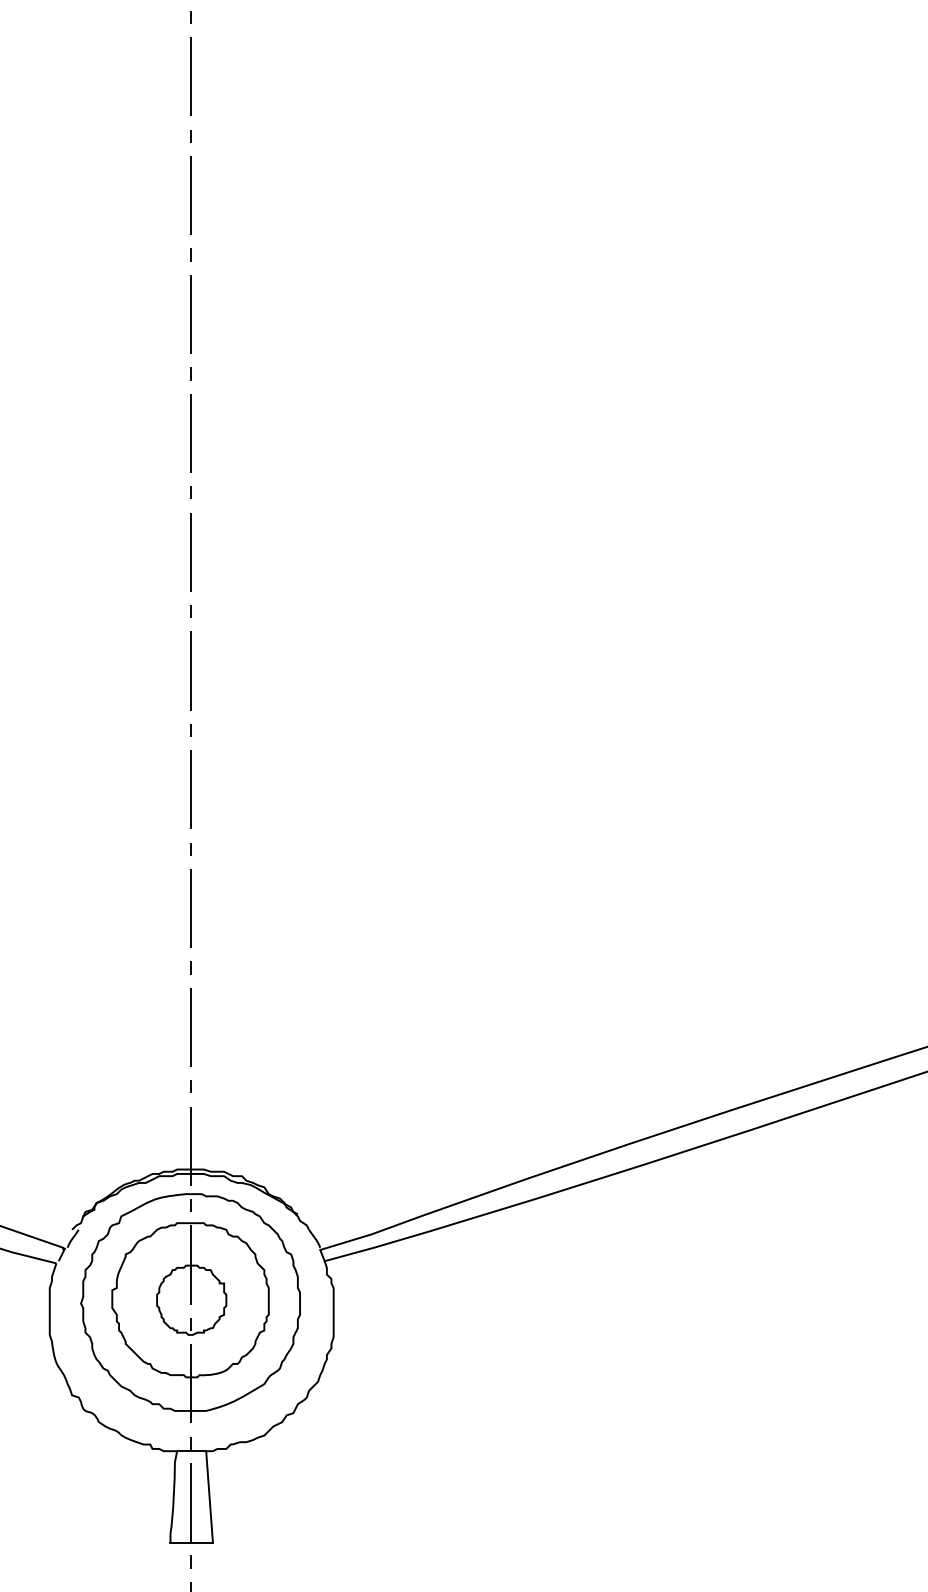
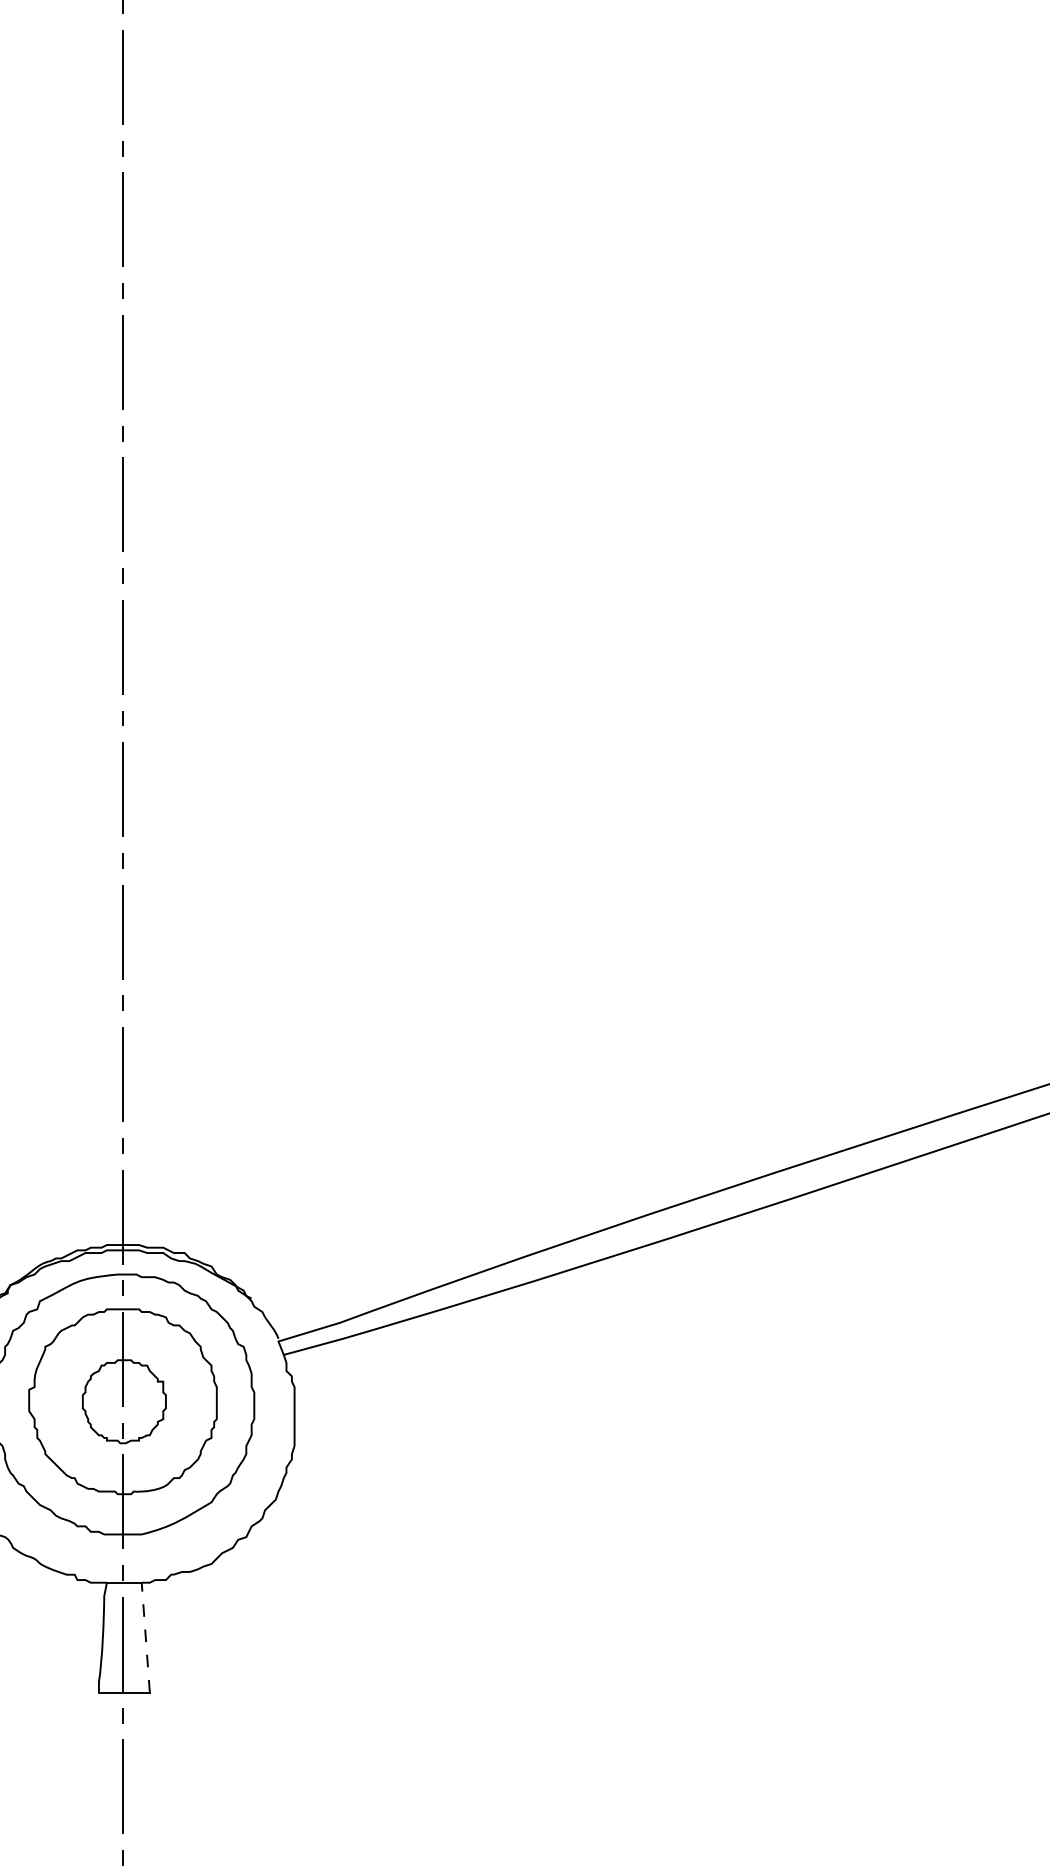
line: (209, 1497) -> (145, 1638), solid -> dashed

